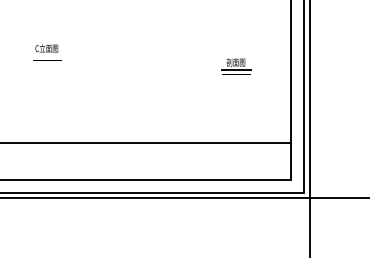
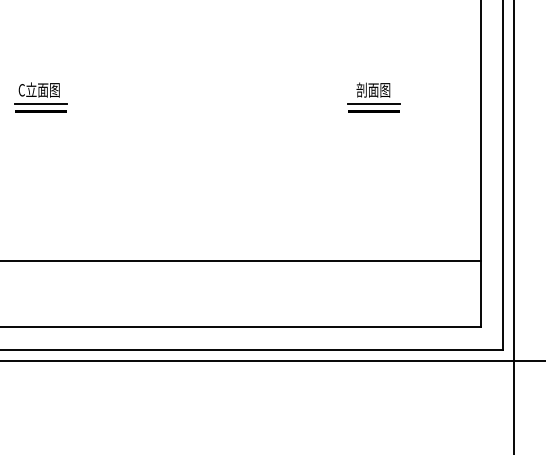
line: (47, 56) -> (40, 104), added
part: (236, 66) -> (374, 97), moved

